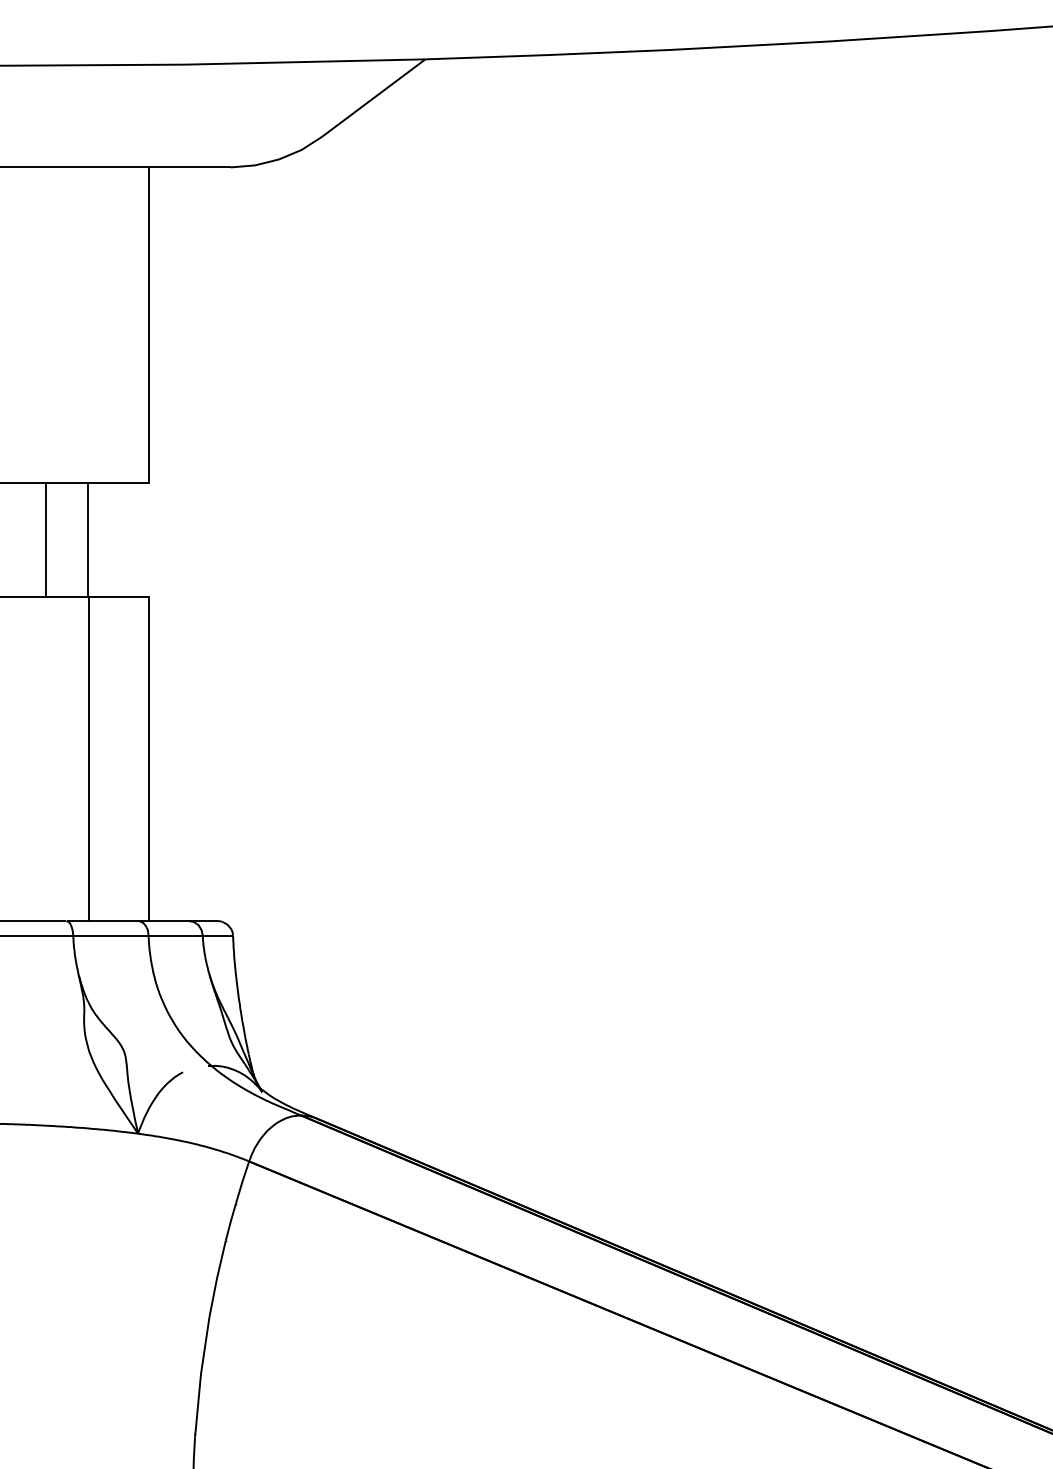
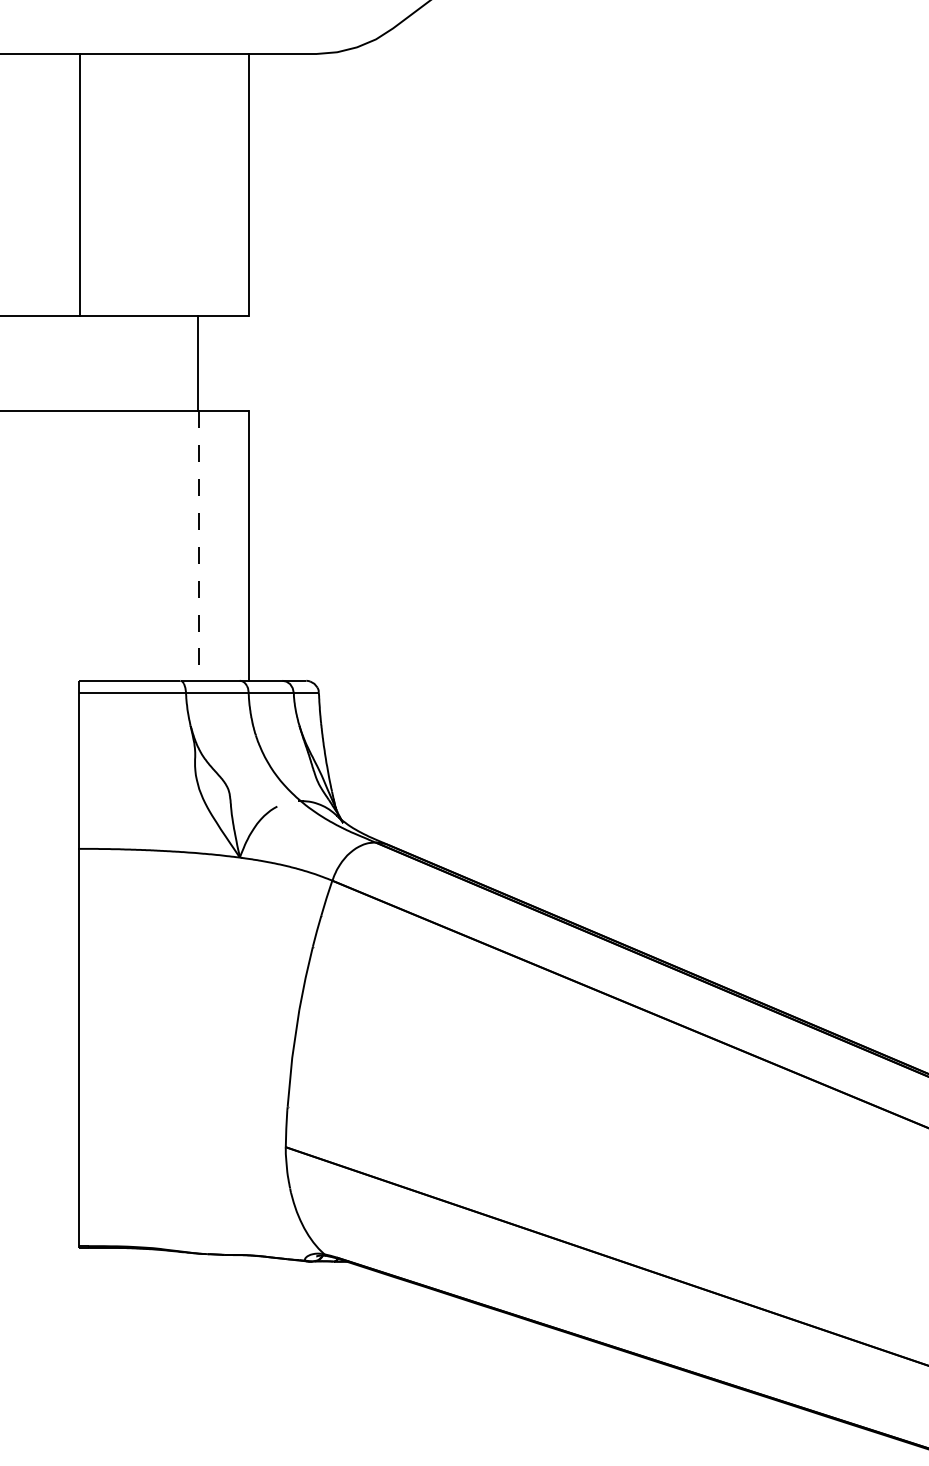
line: (46, 539) -> (163, 363), removed
line: (89, 759) -> (199, 546), solid -> dashed

